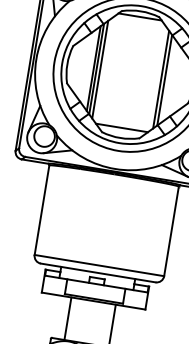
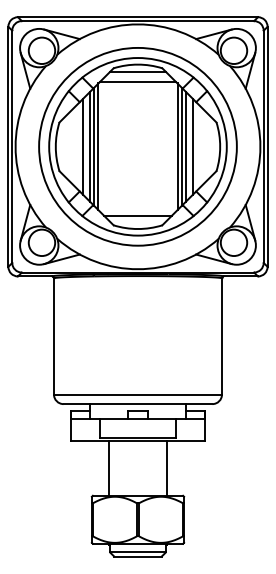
line: (138, 24) -> (137, 81), added
line: (87, 67) -> (82, 146), added
line: (167, 80) -> (185, 146), added
line: (173, 81) -> (193, 146), added

